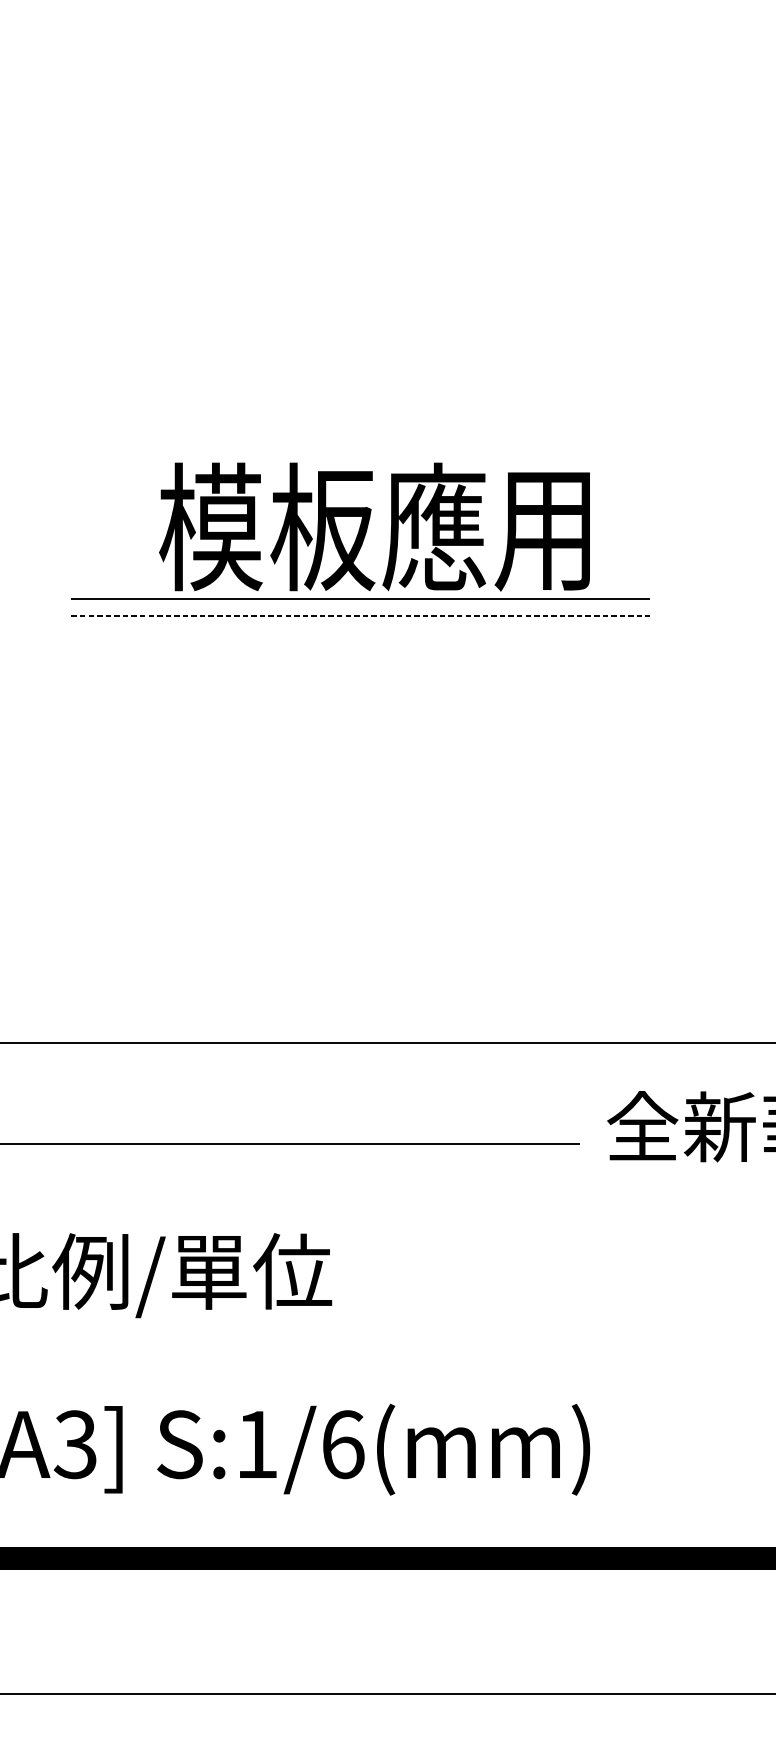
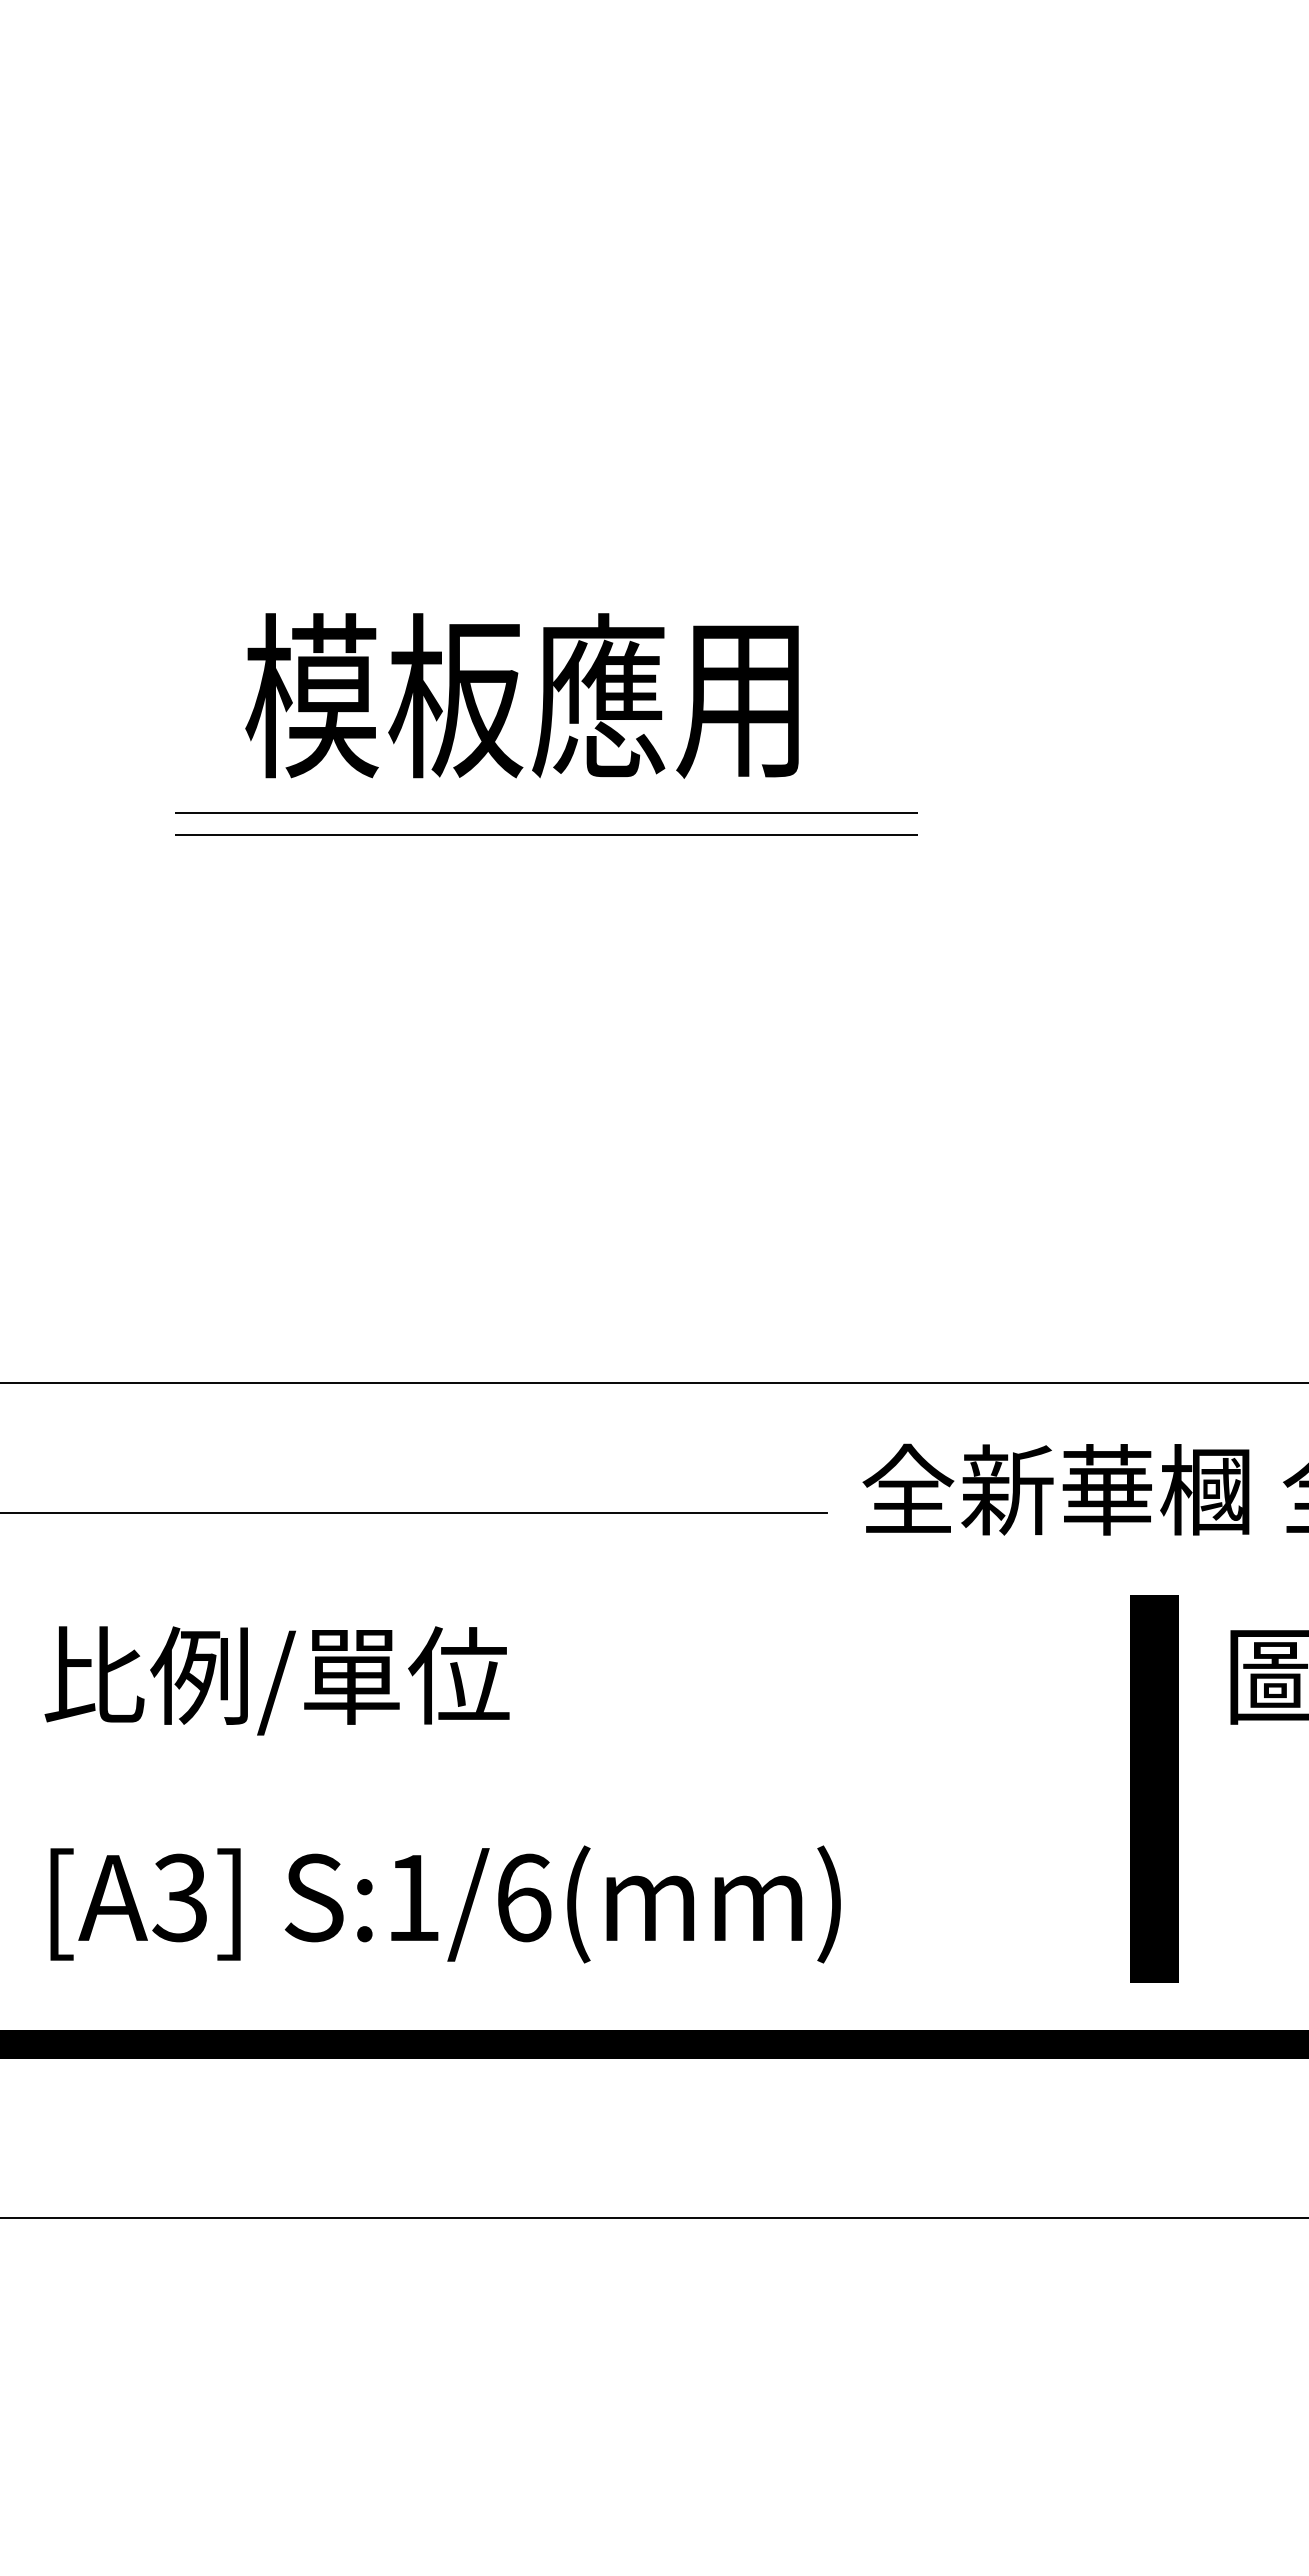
text: (374, 526) -> (521, 695), moved
line: (360, 616) -> (546, 834), dashed -> solid

